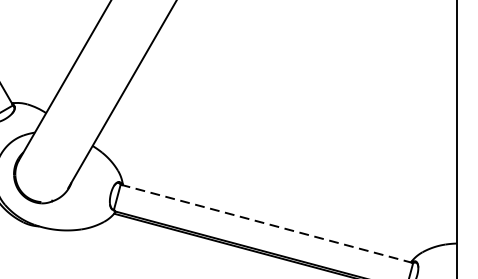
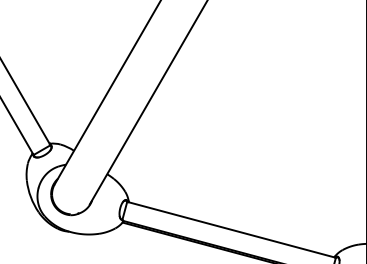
line: (268, 223) -> (232, 229), dashed -> solid

